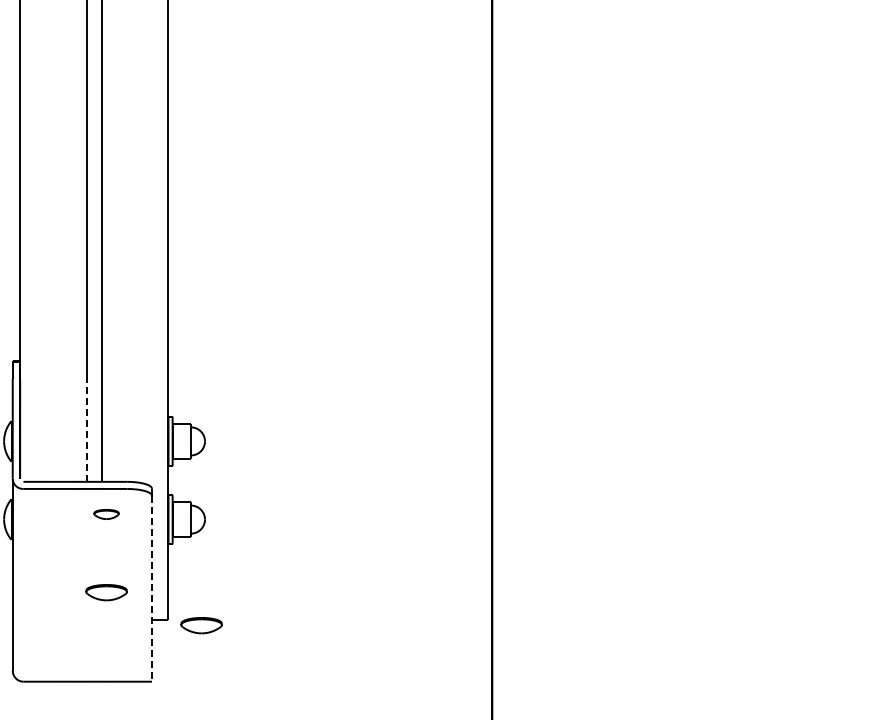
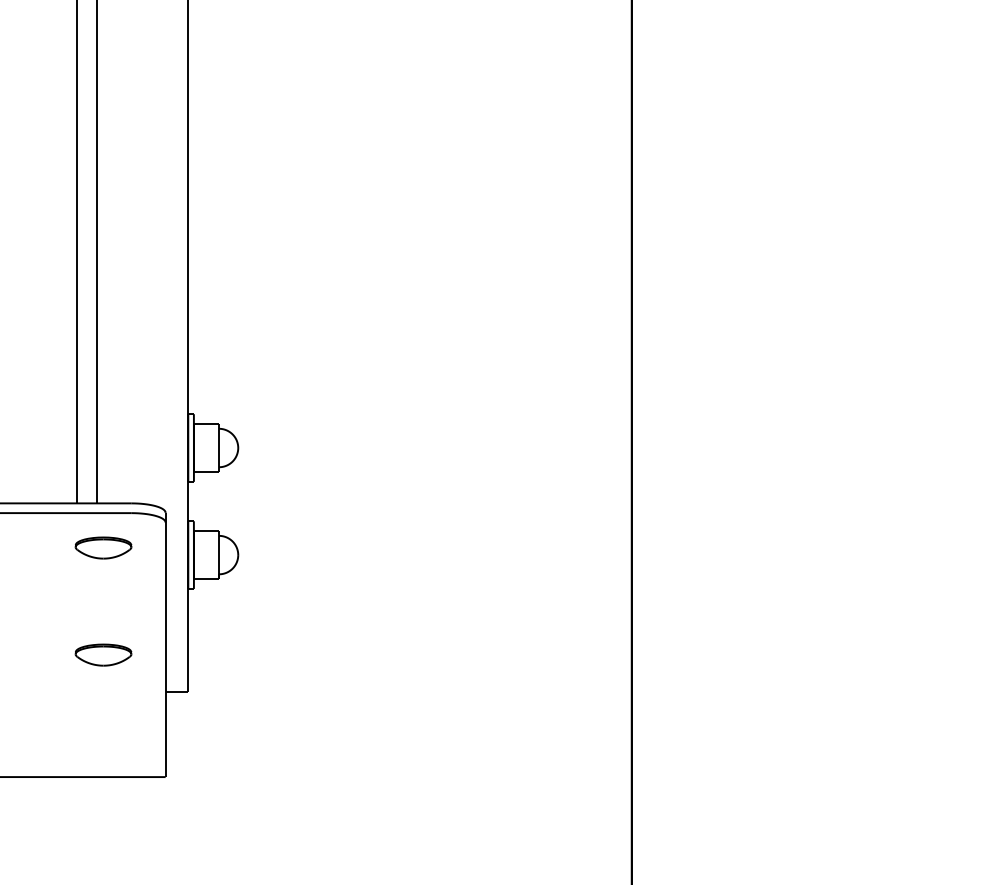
line: (86, 428) -> (75, 430), dashed -> solid
part: (106, 514) -> (103, 548), size x1.67
line: (151, 588) -> (164, 649), dashed -> solid
part: (201, 625) -> (233, 700), removed

